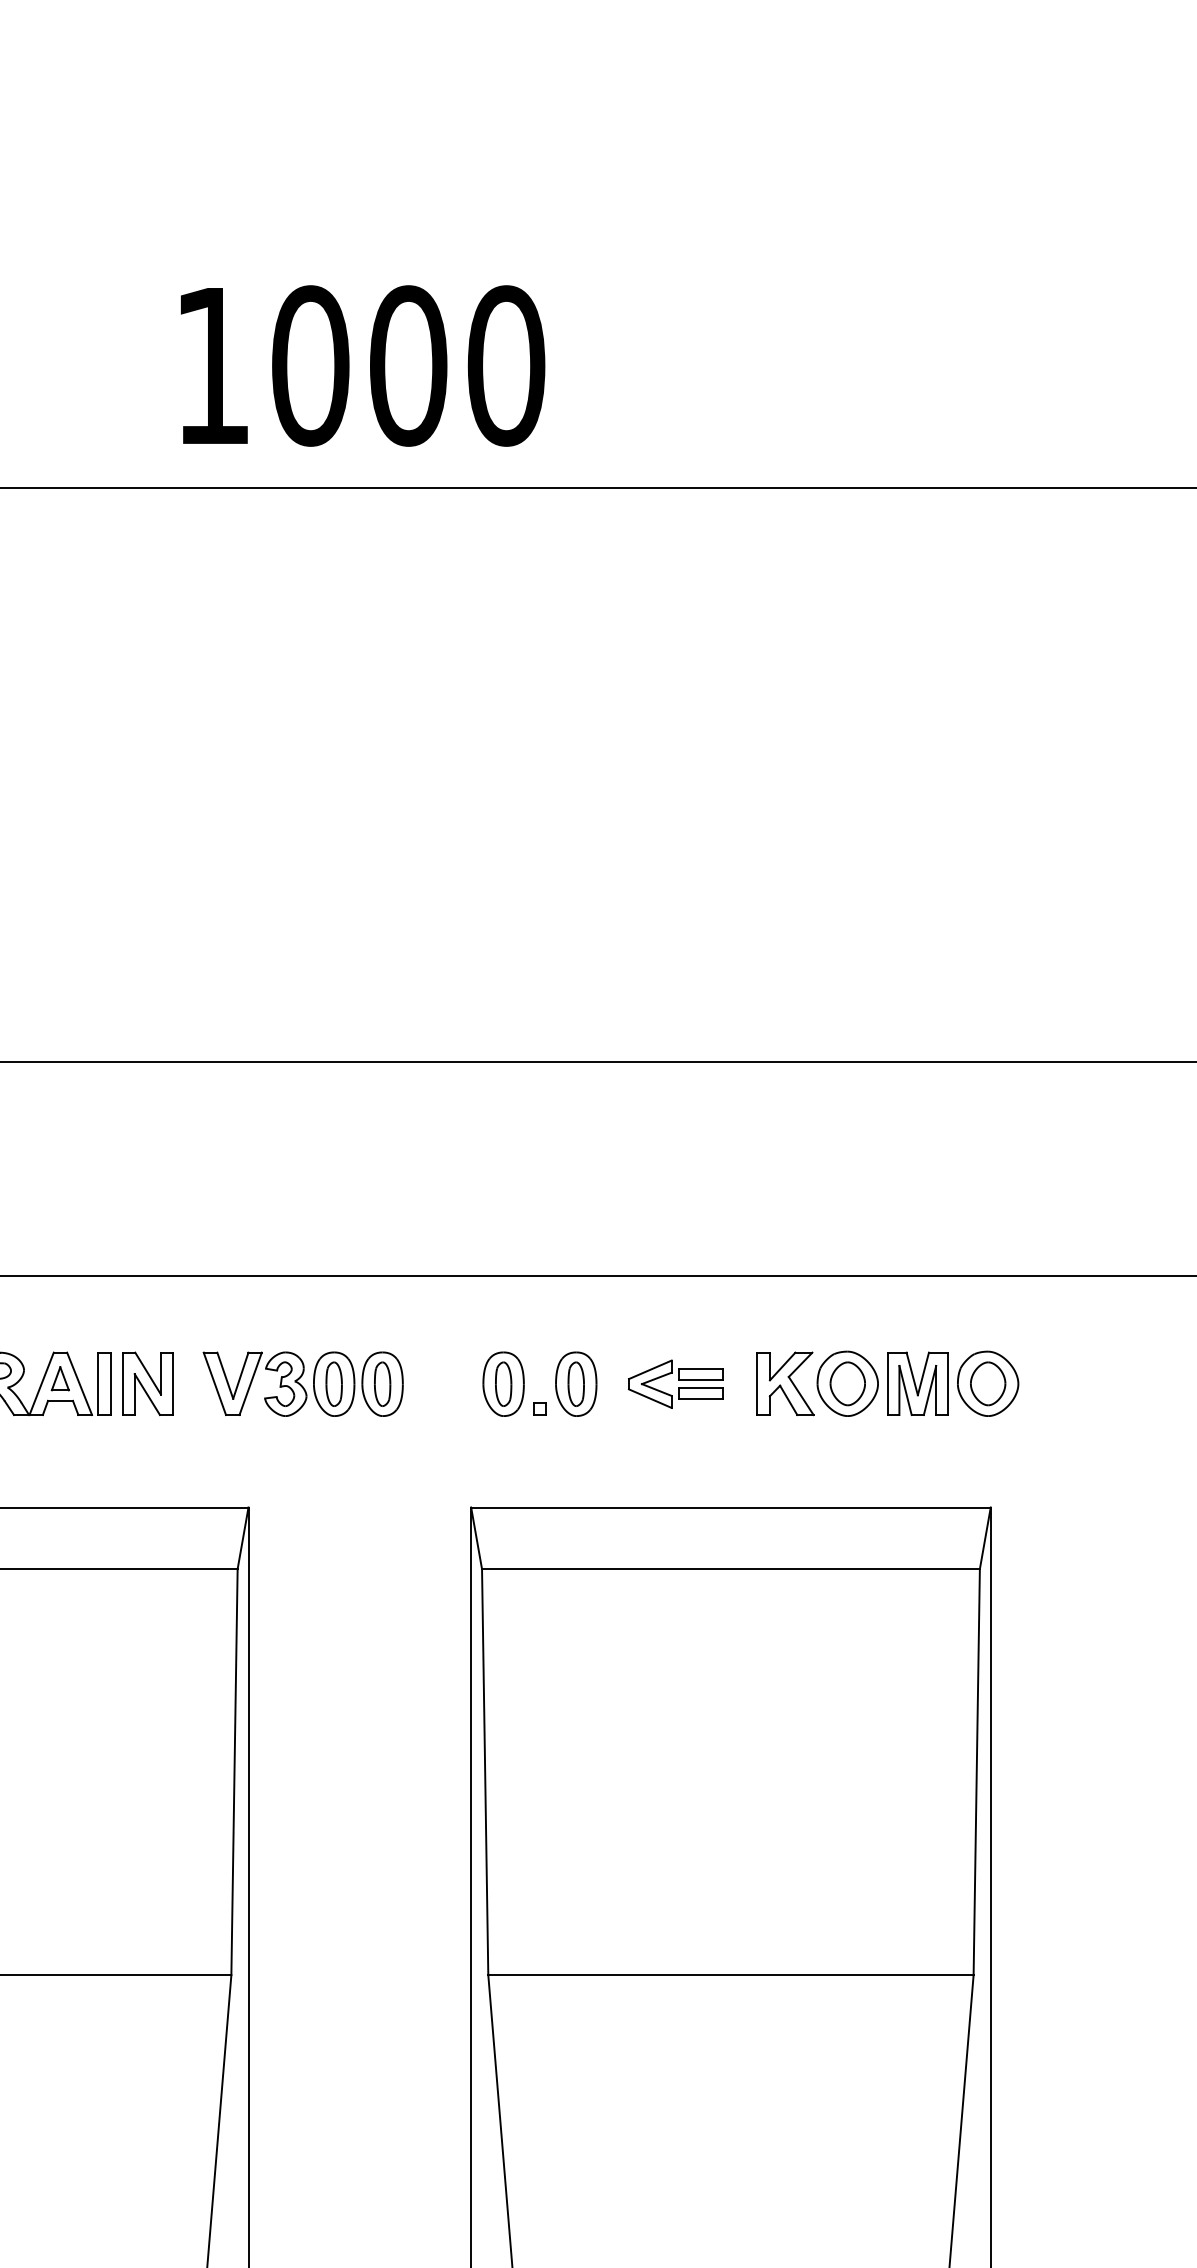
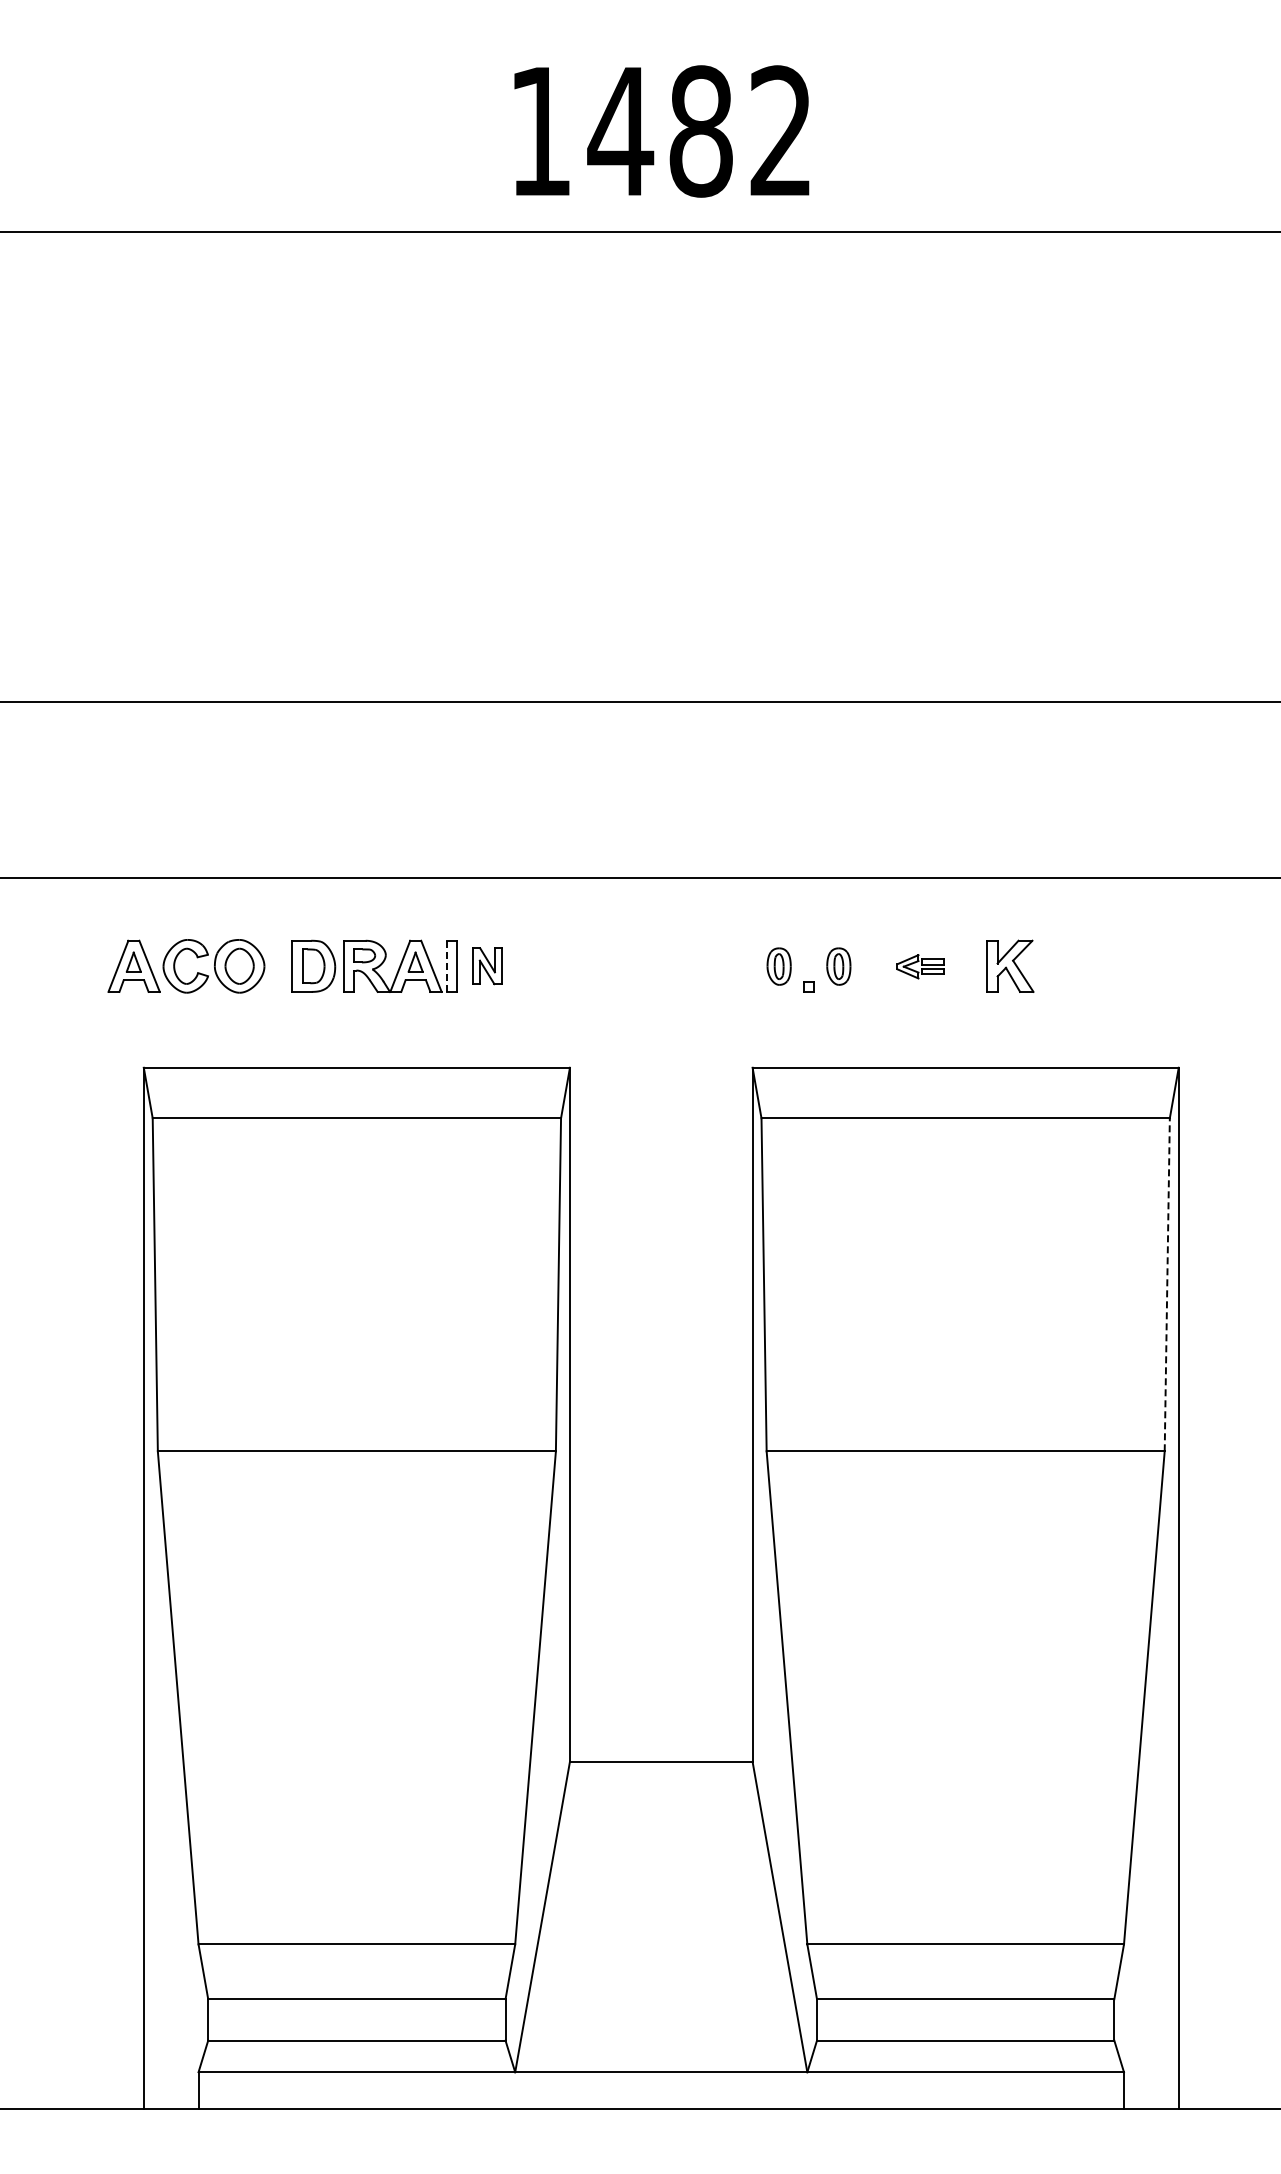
text: (407, 366) -> (700, 131), 1000 -> 1482
part: (147, 1382) -> (487, 965), size x0.7
line: (97, 1384) -> (446, 966), solid -> dashed
part: (302, 1384) -> (614, 966), removed
part: (502, 1384) -> (778, 966), size x0.7
part: (575, 1384) -> (838, 966), size x0.7
part: (675, 1384) -> (920, 966), size x0.6
part: (917, 1384) -> (1118, 966), removed
line: (977, 1771) -> (1167, 1284), solid -> dashed

